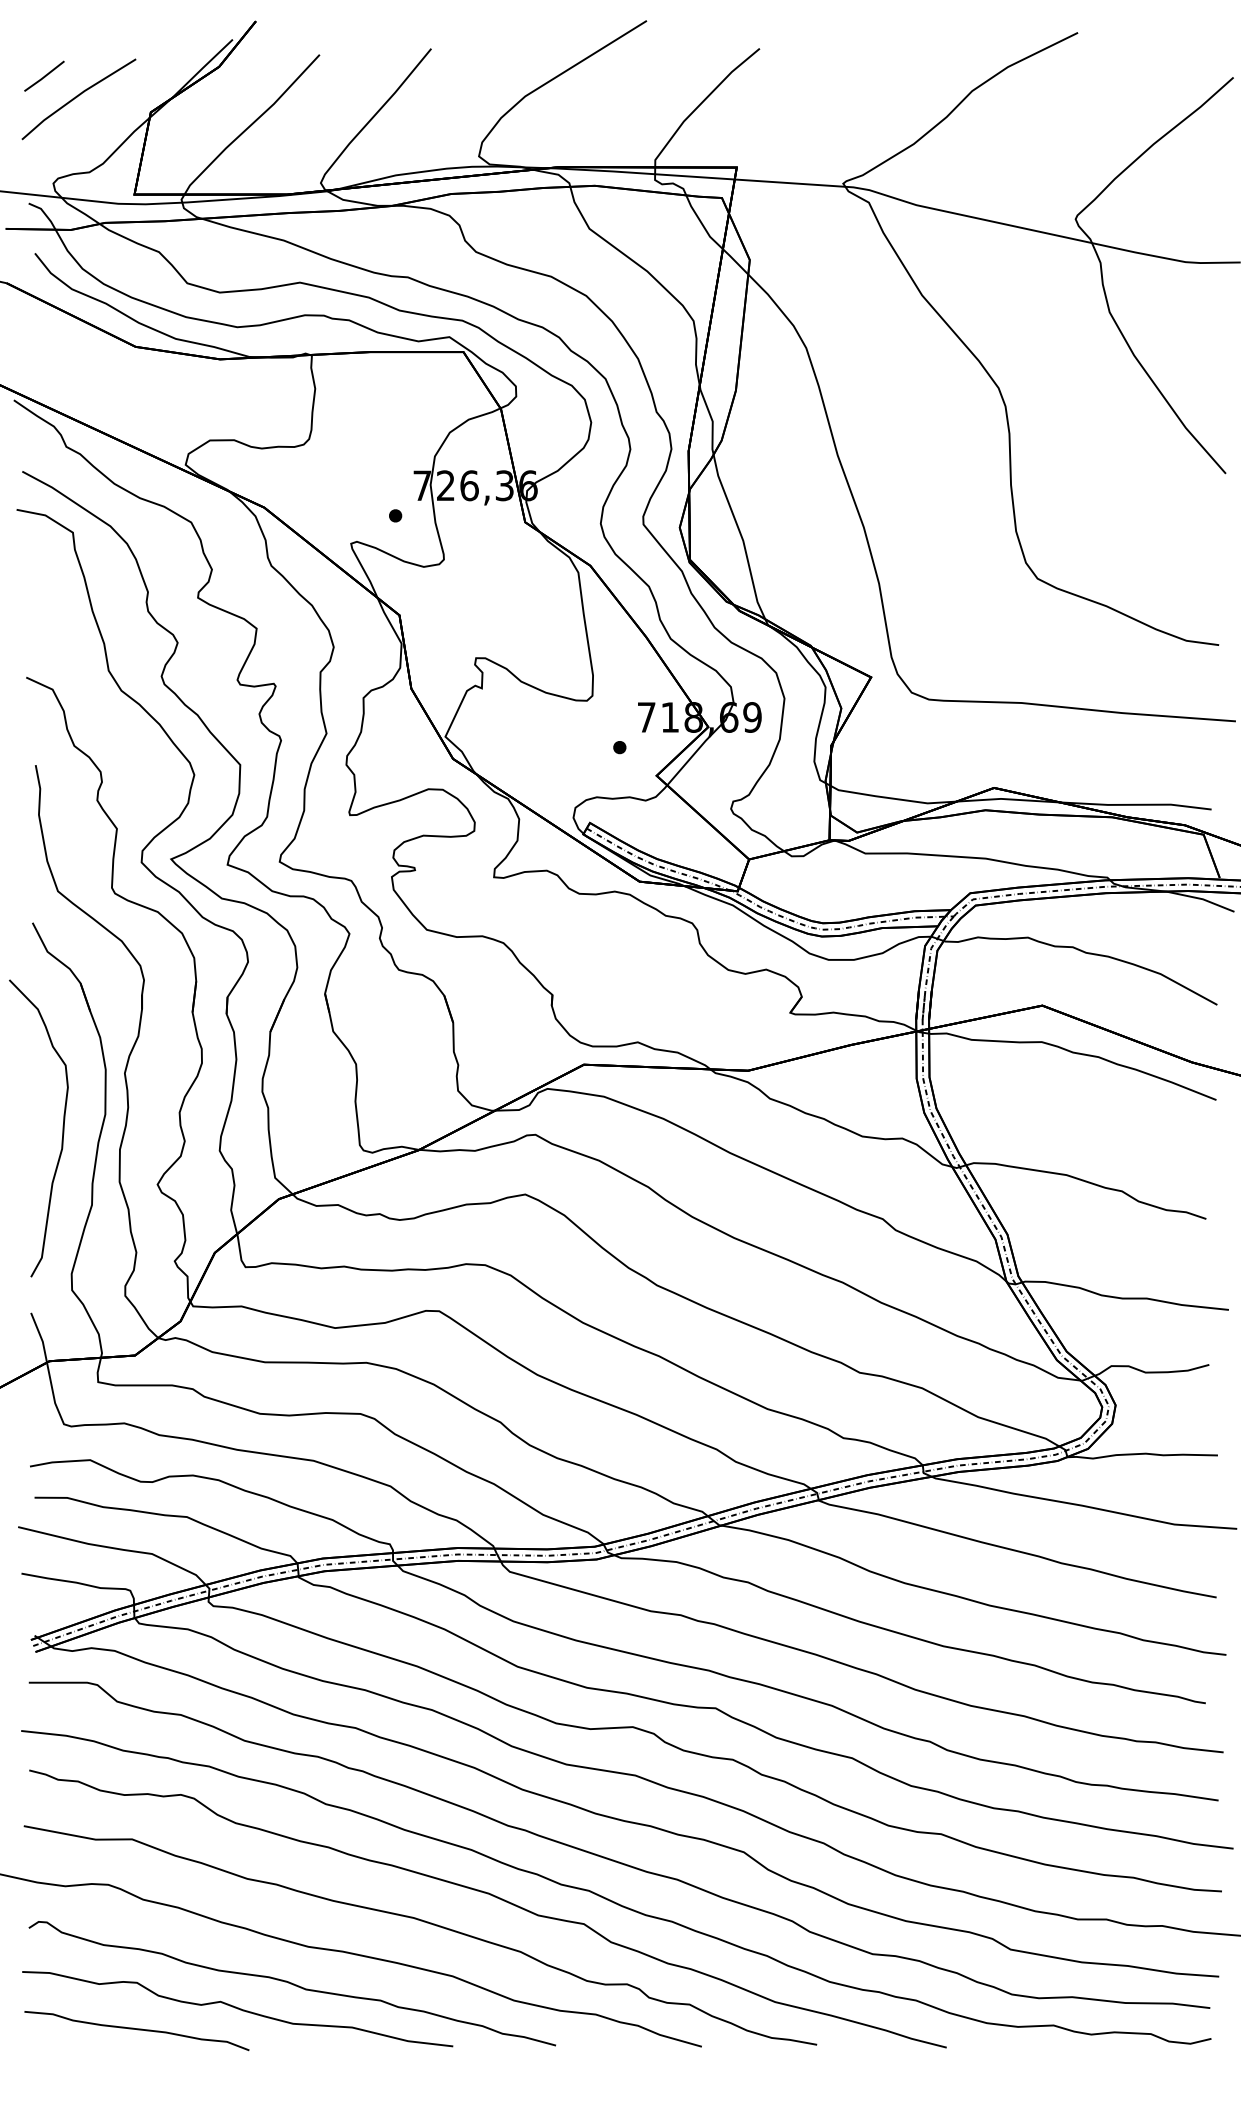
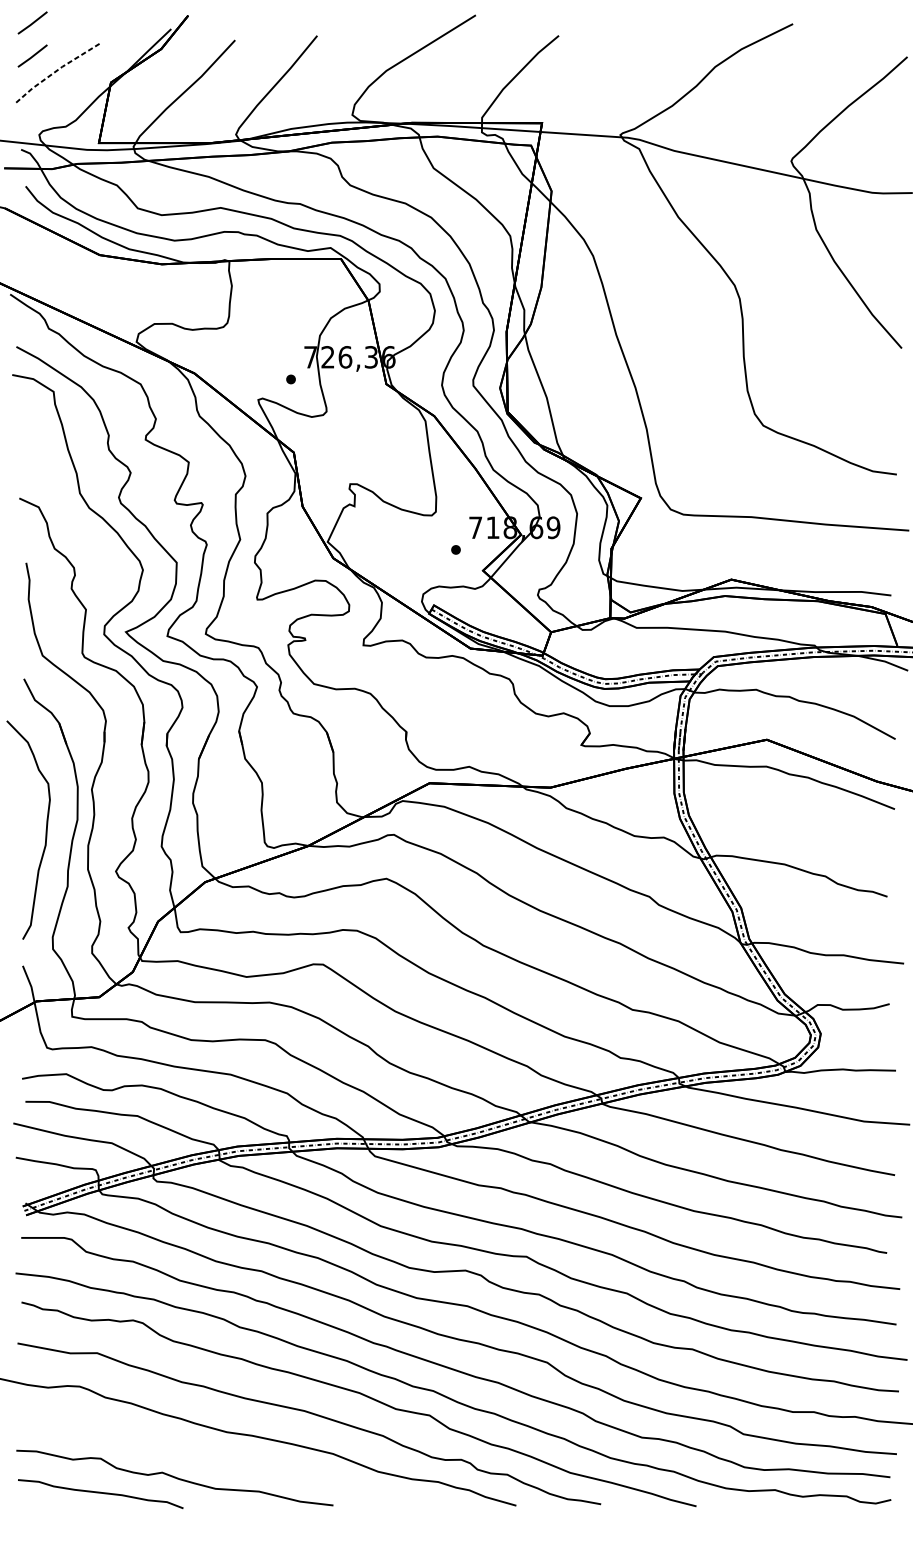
line: (44, 30) -> (32, 22), added
line: (76, 96) -> (56, 70), solid -> dashed
curve: (291, 1983) -> (214, 1459), removed

